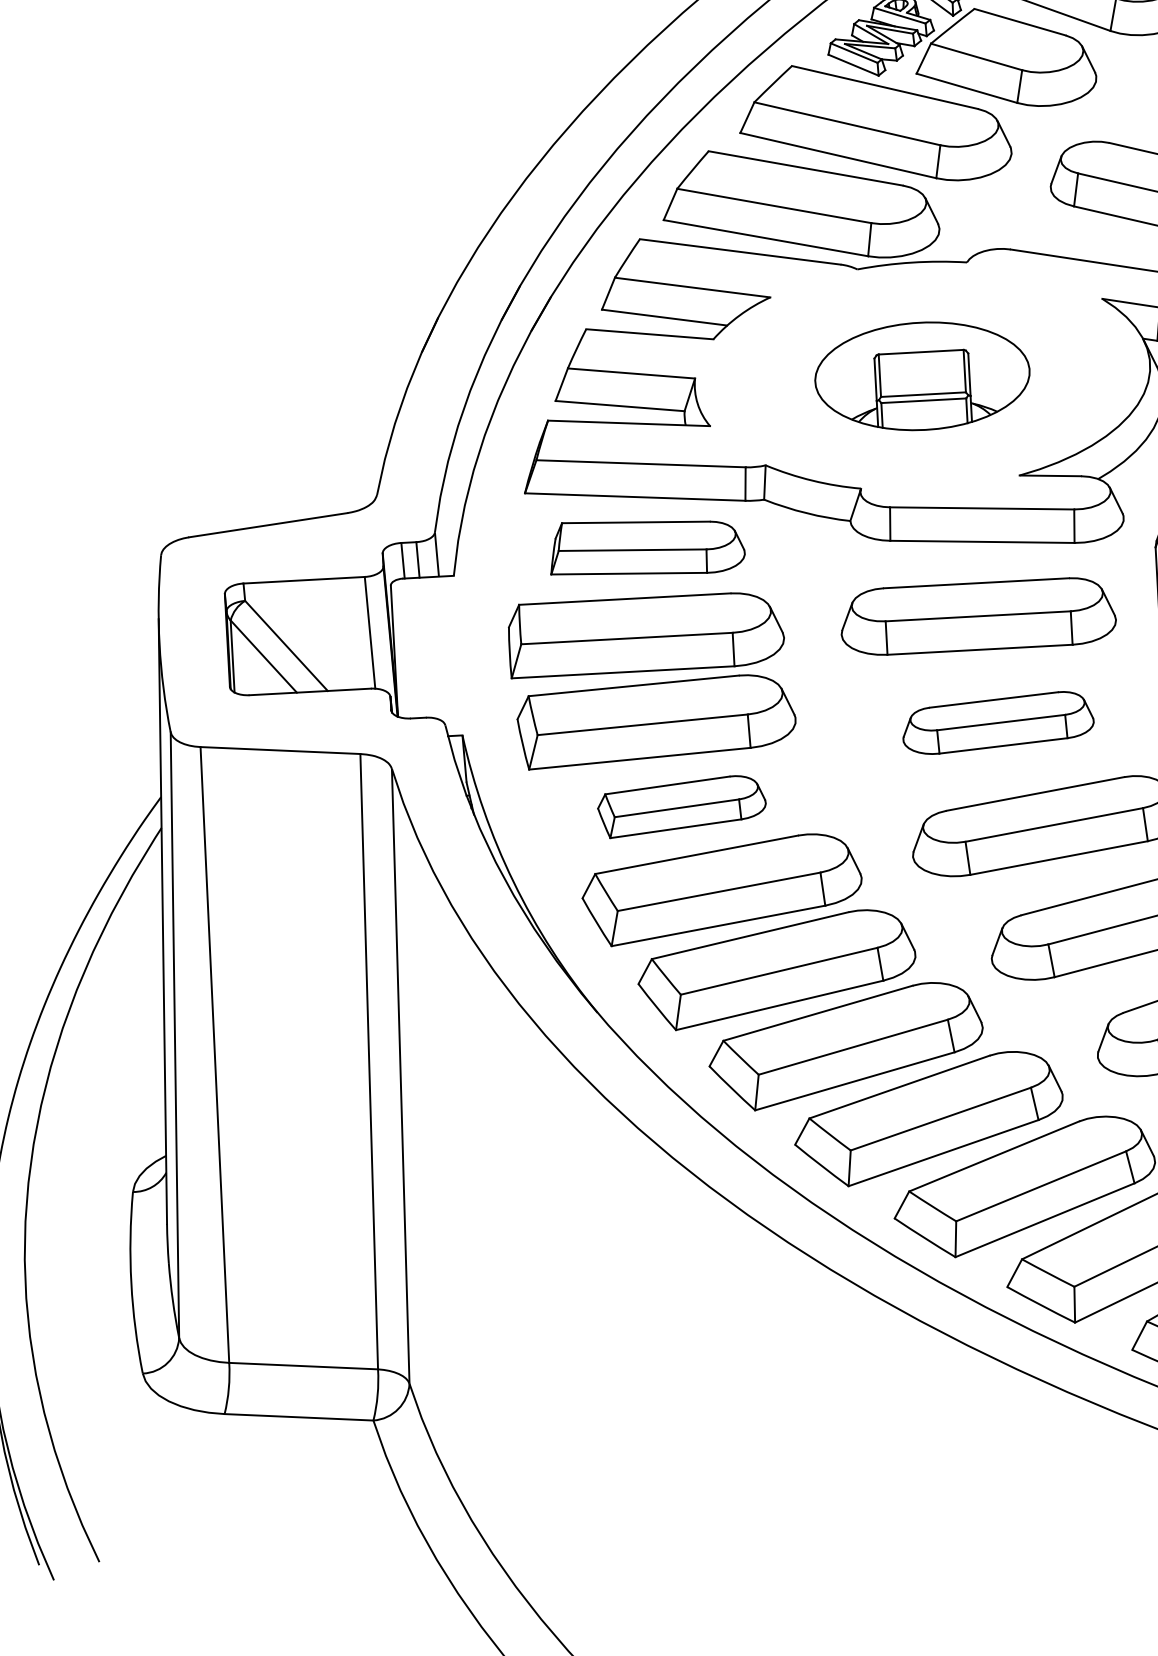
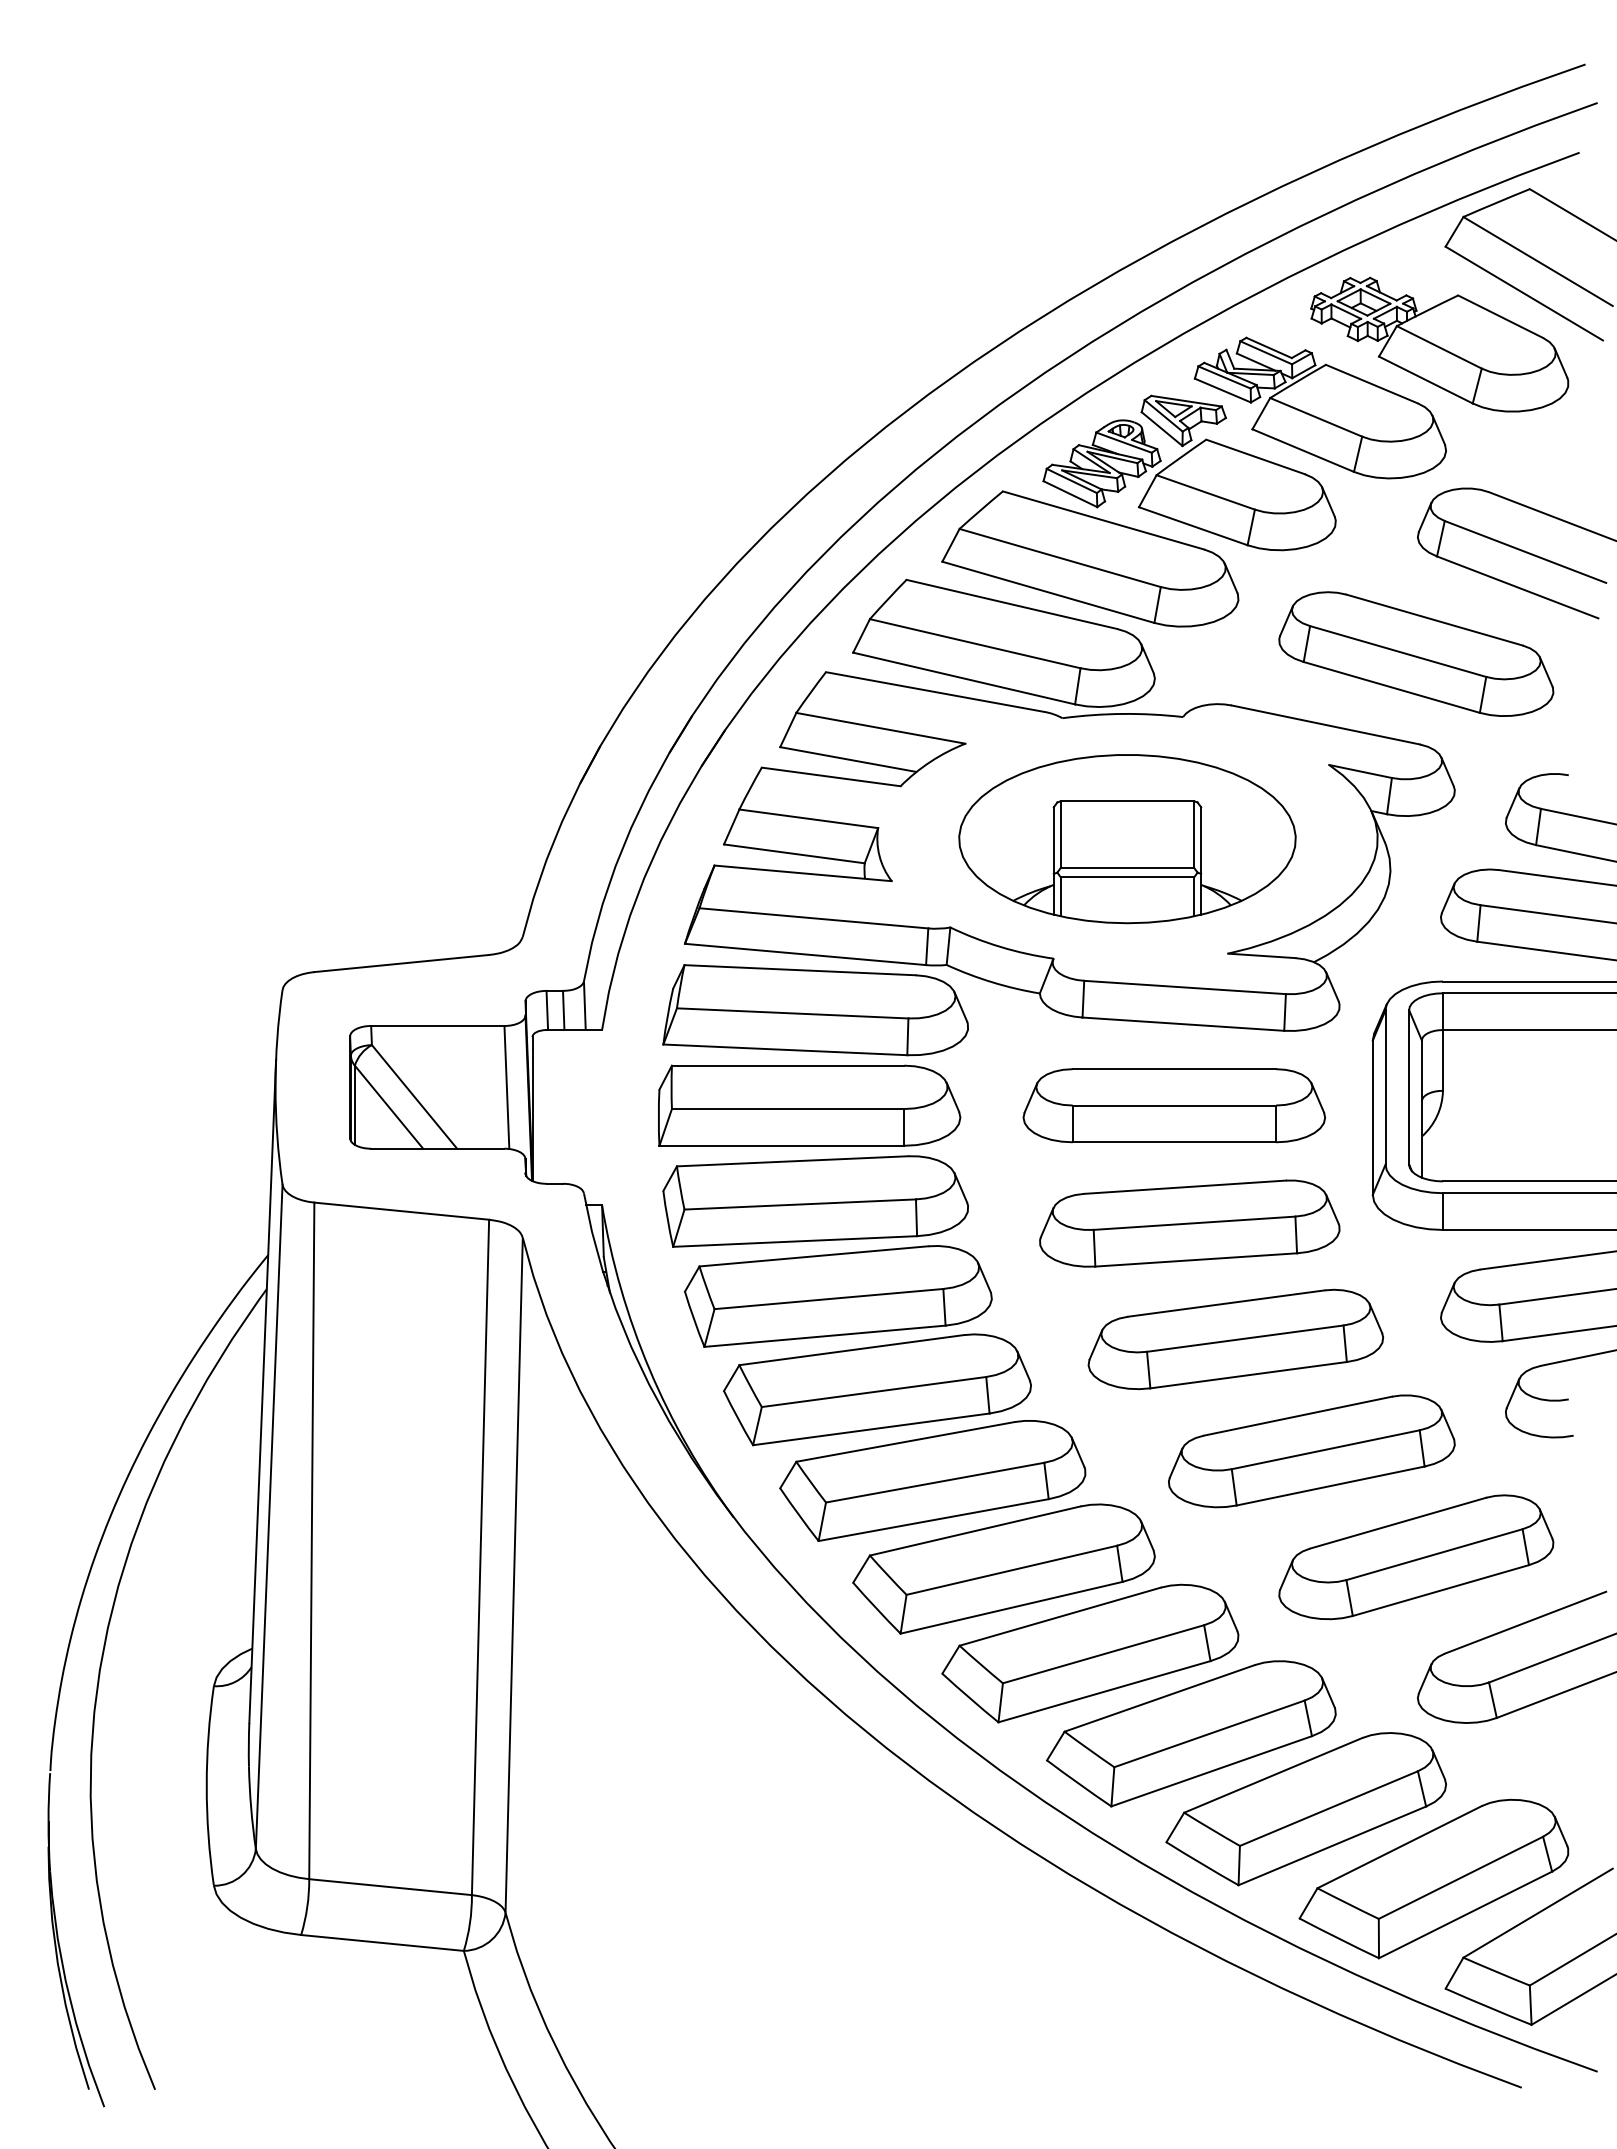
part: (922, 376) -> (1127, 839), size x1.43
part: (647, 547) -> (815, 1010), size x1.43
part: (997, 722) -> (1189, 1223), size x1.43
part: (682, 806) -> (838, 1296), size x1.67

